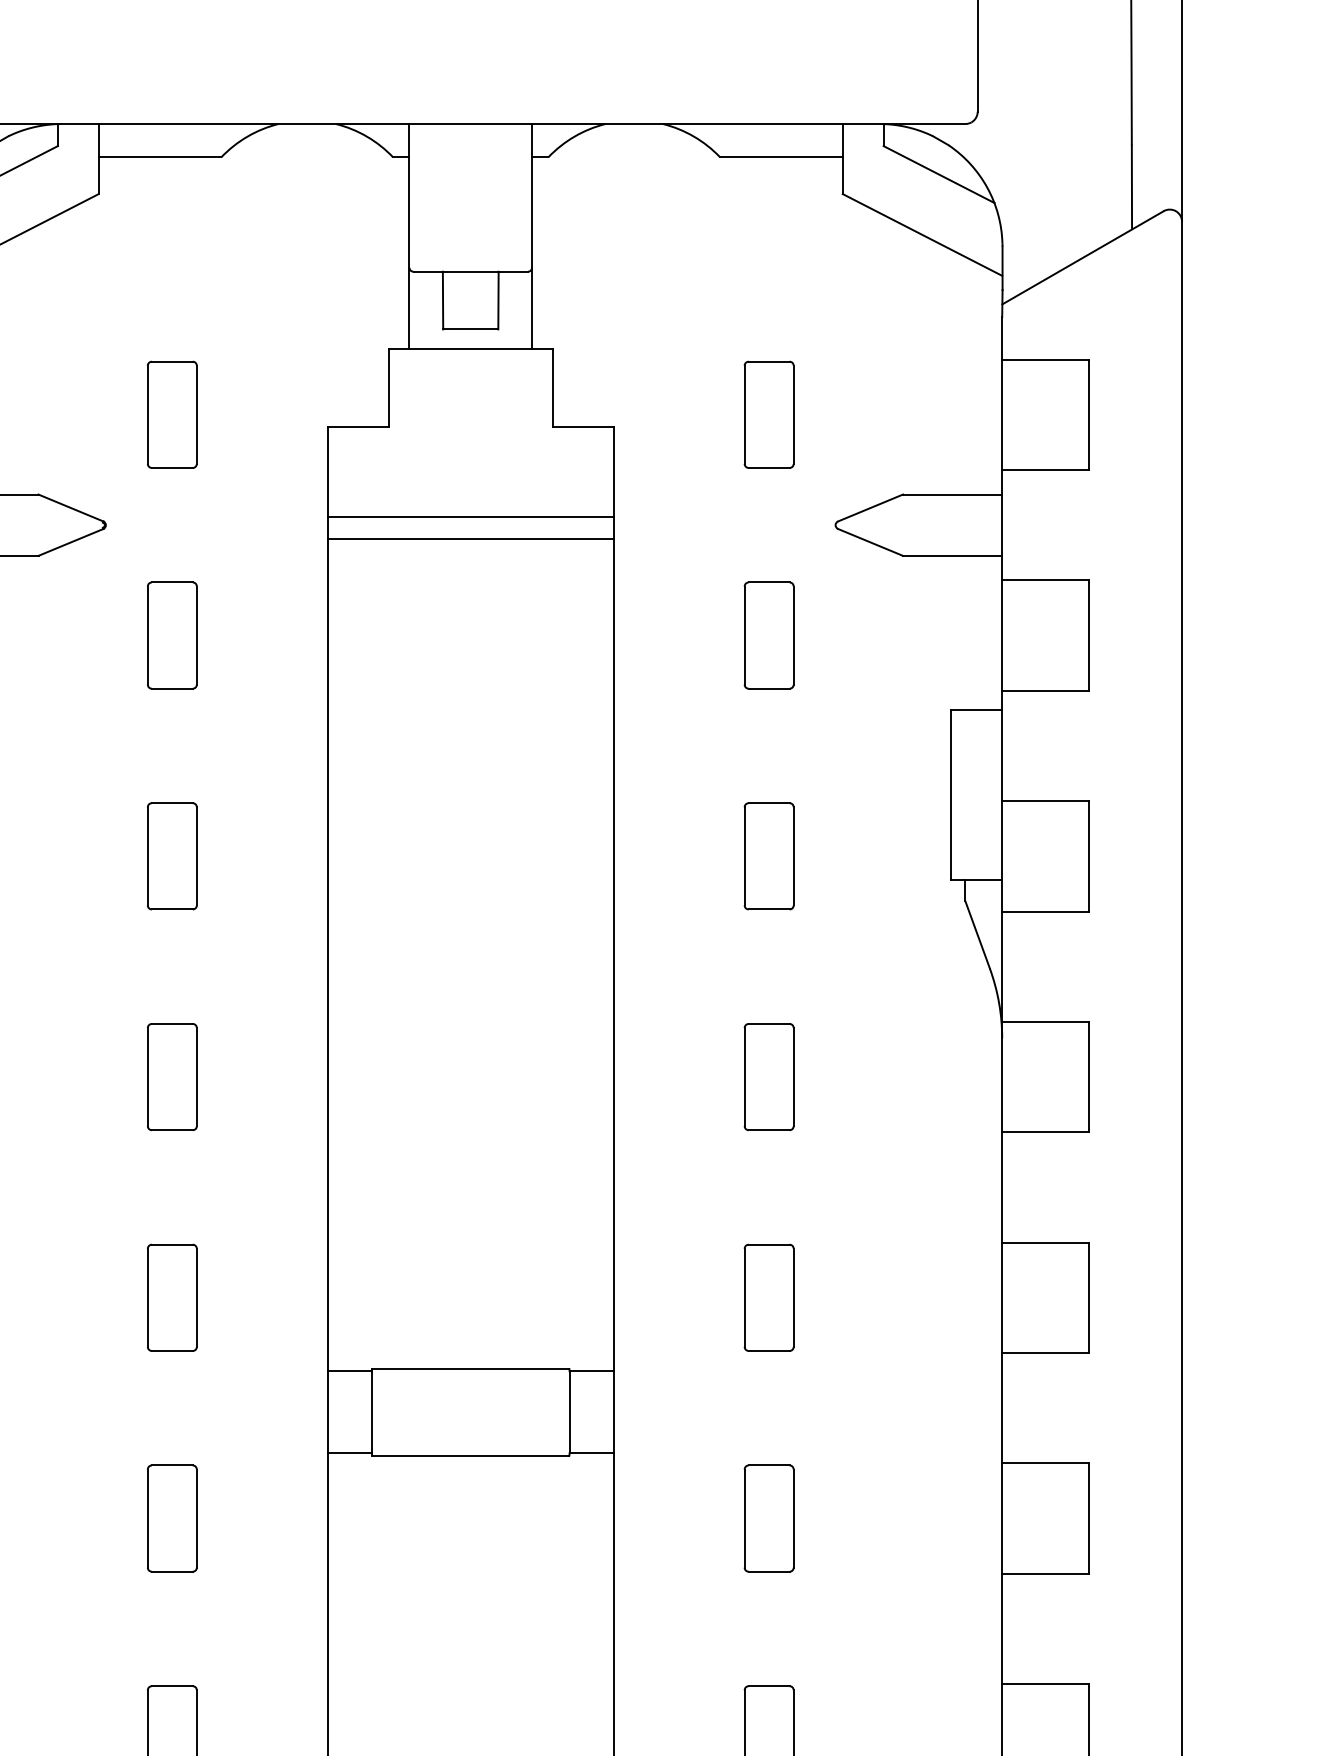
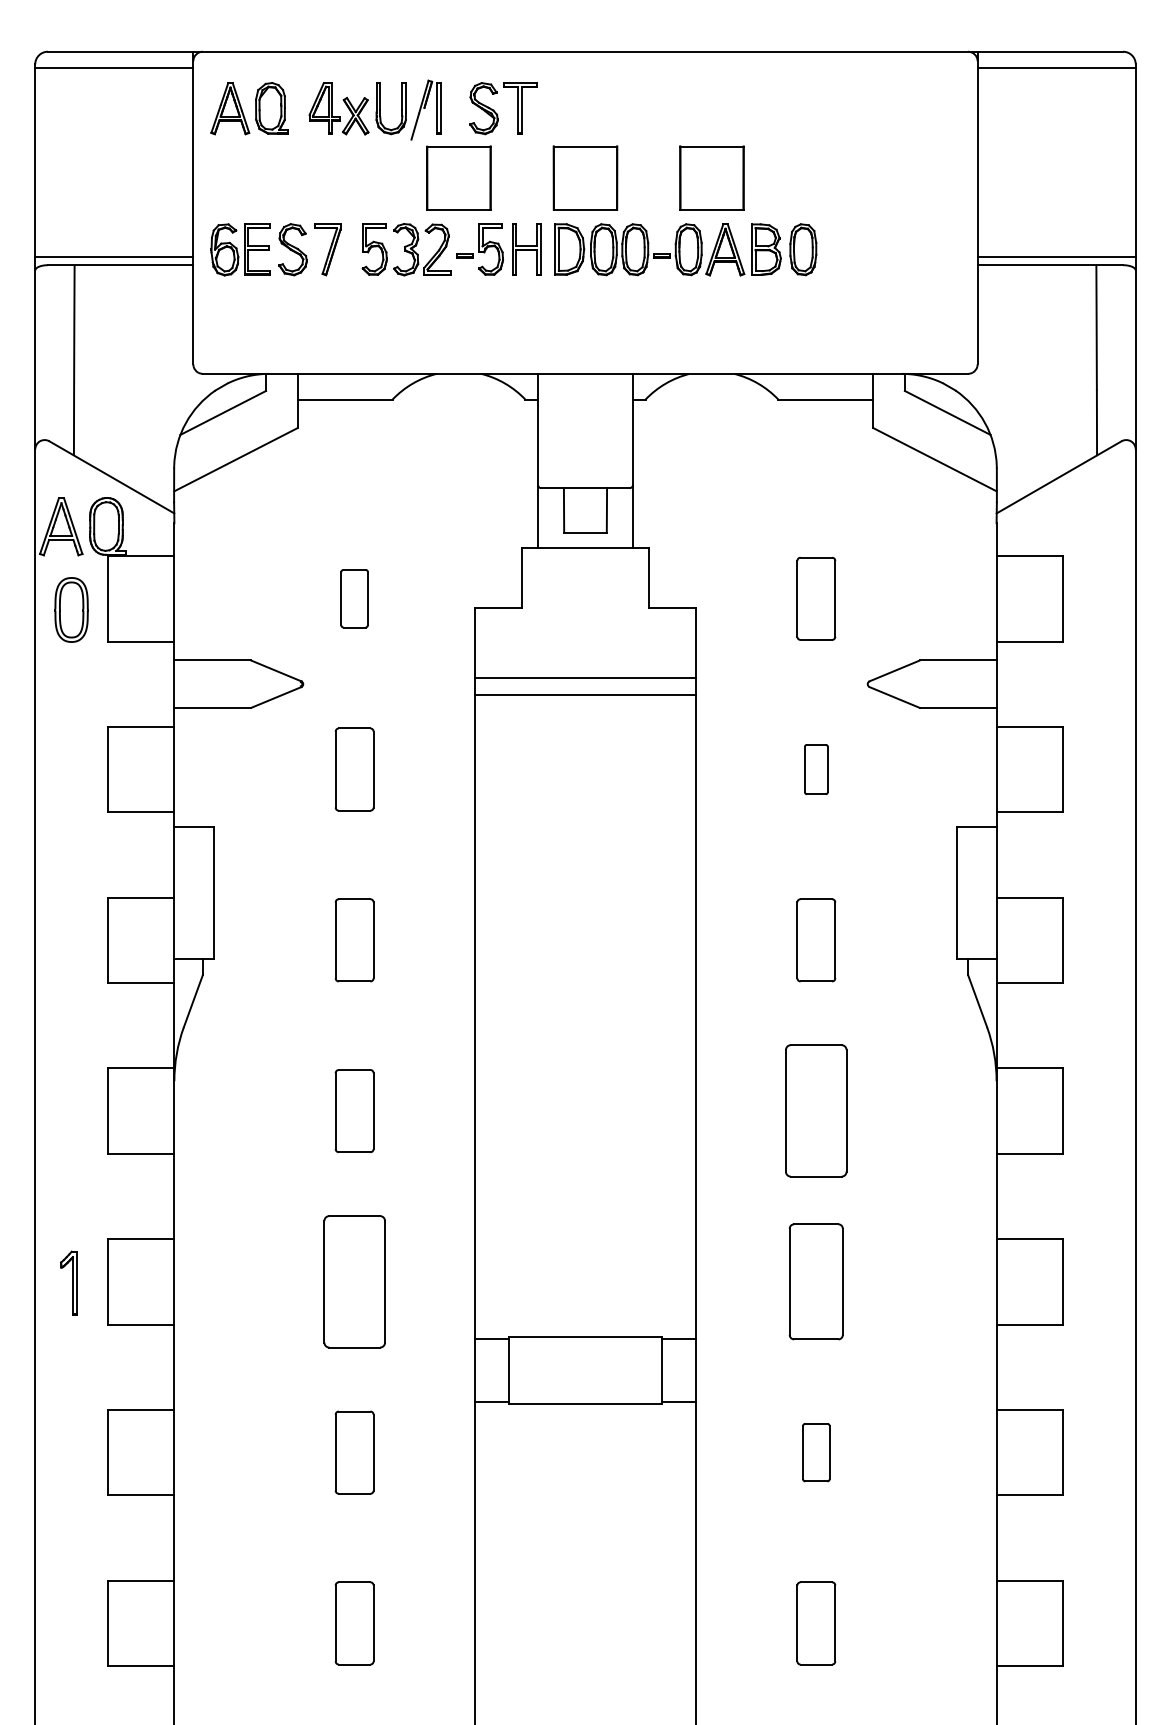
part: (172, 414) -> (354, 598), size x0.7
part: (769, 635) -> (816, 769), size x0.6
part: (769, 1077) -> (816, 1111), size x1.6
part: (172, 1297) -> (354, 1281), size x1.6
part: (769, 1297) -> (816, 1281), size x1.4
part: (769, 1518) -> (816, 1452), size x0.7

